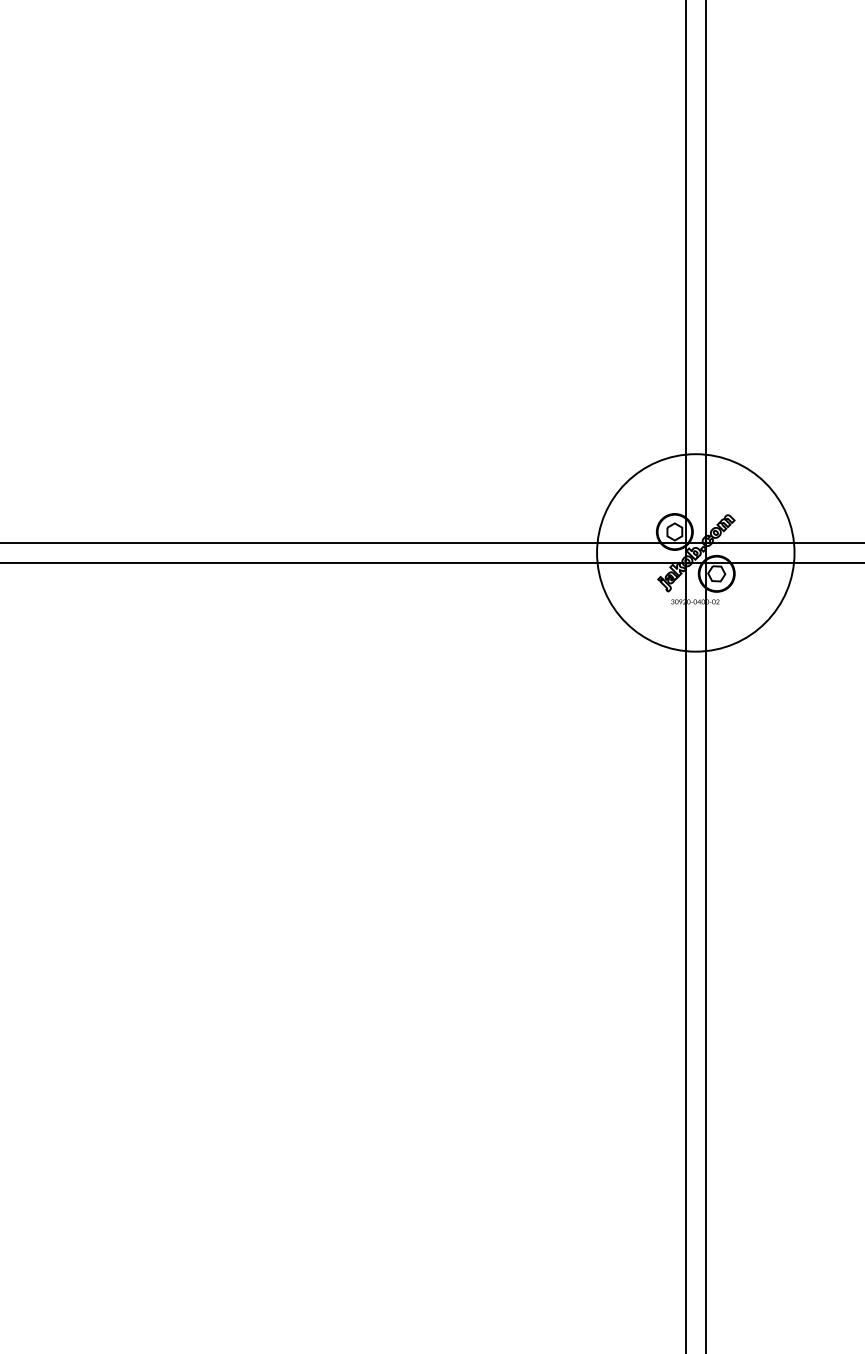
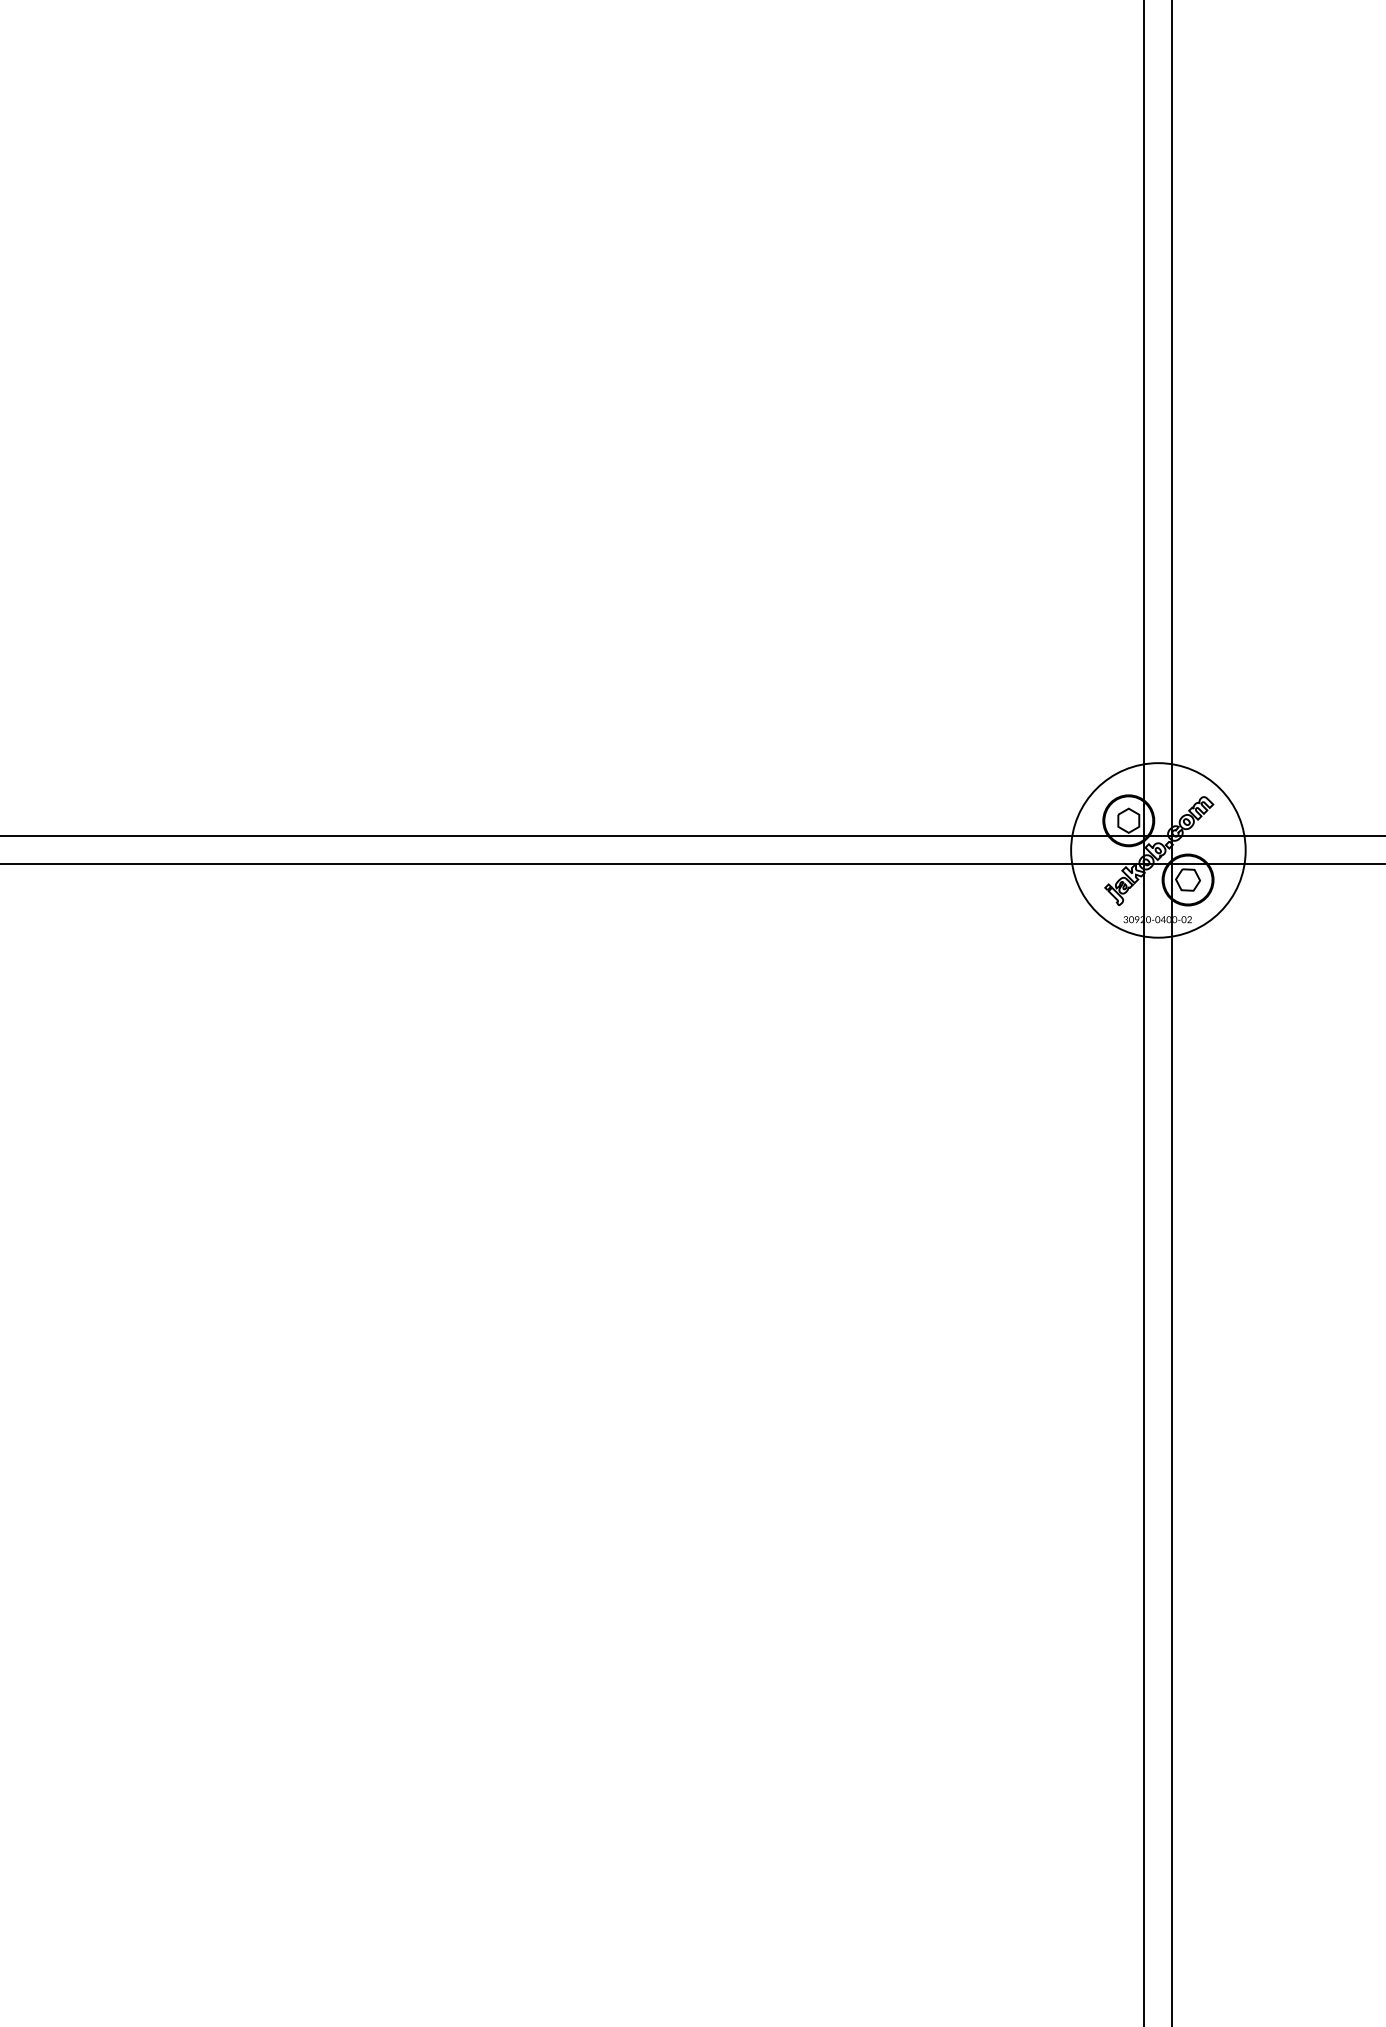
circle: (695, 552) -> (1158, 850), size x0.62

